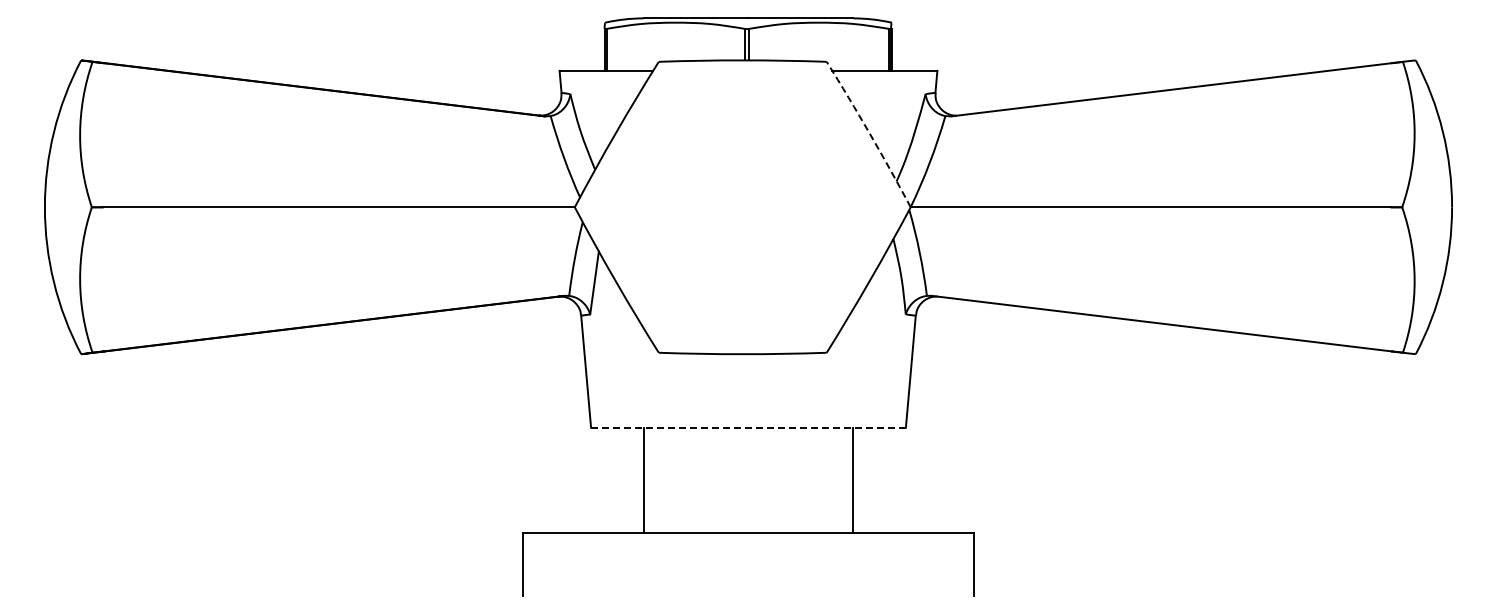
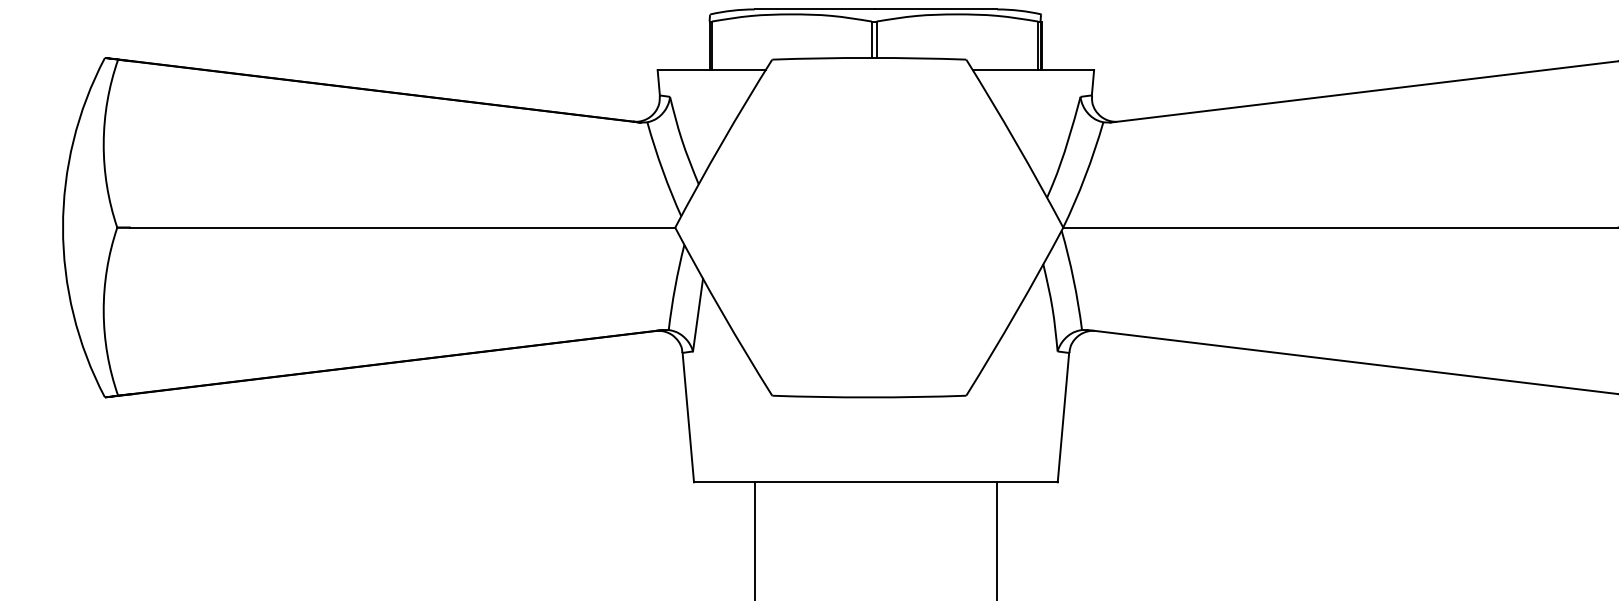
arc: (869, 133) -> (1015, 142), dashed -> solid
line: (747, 427) -> (874, 482), dashed -> solid

